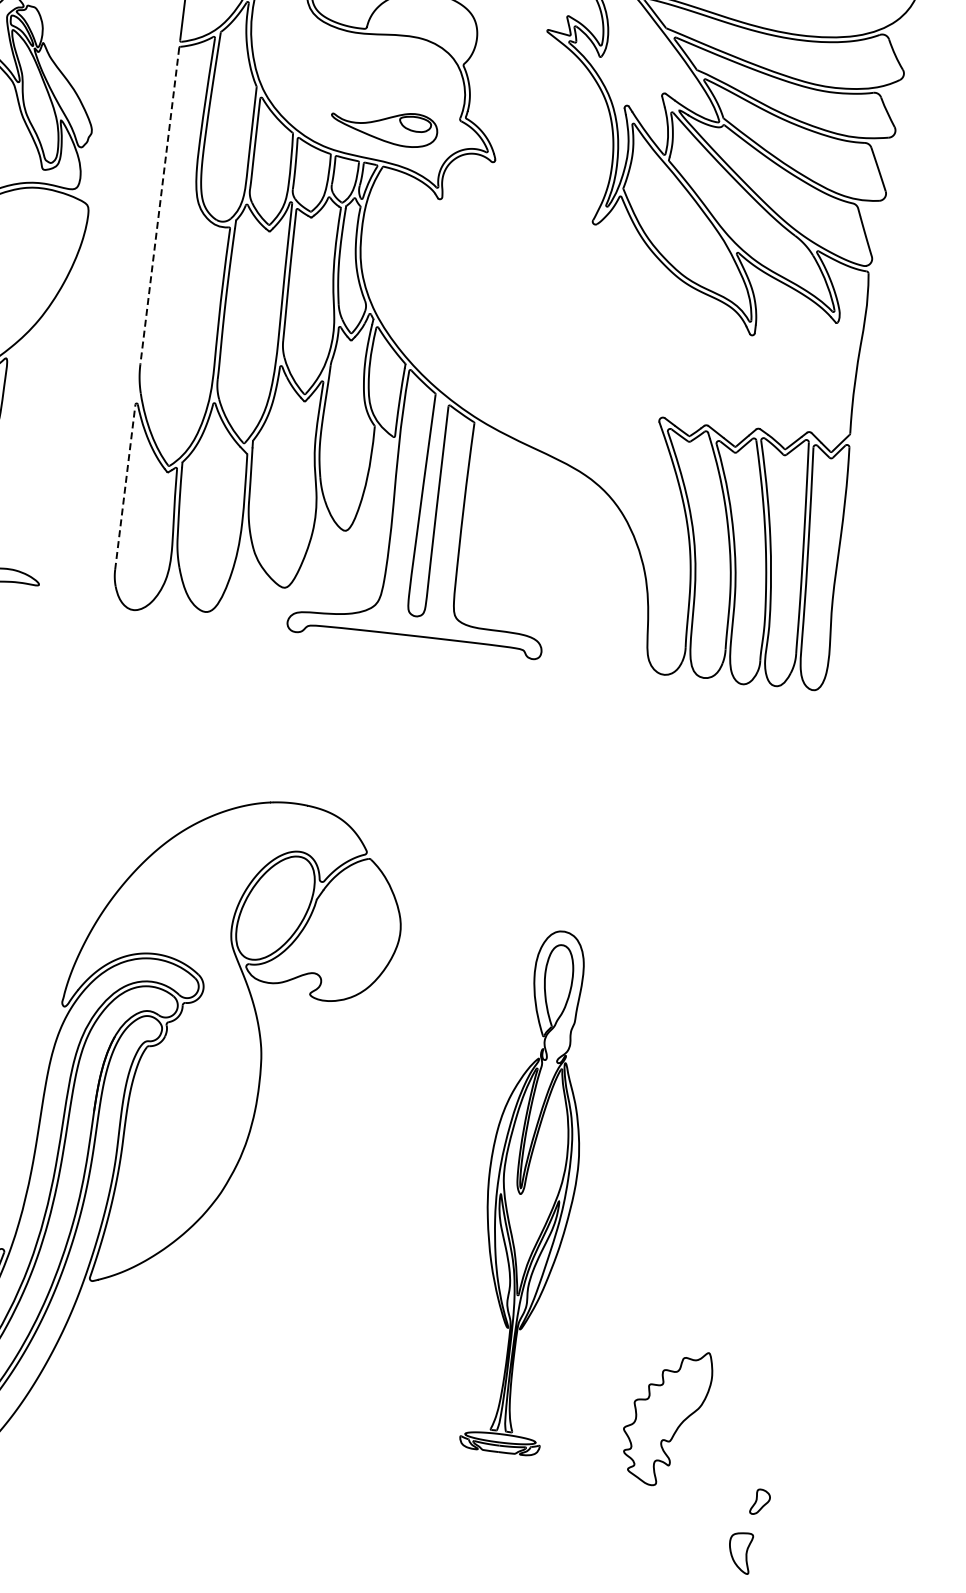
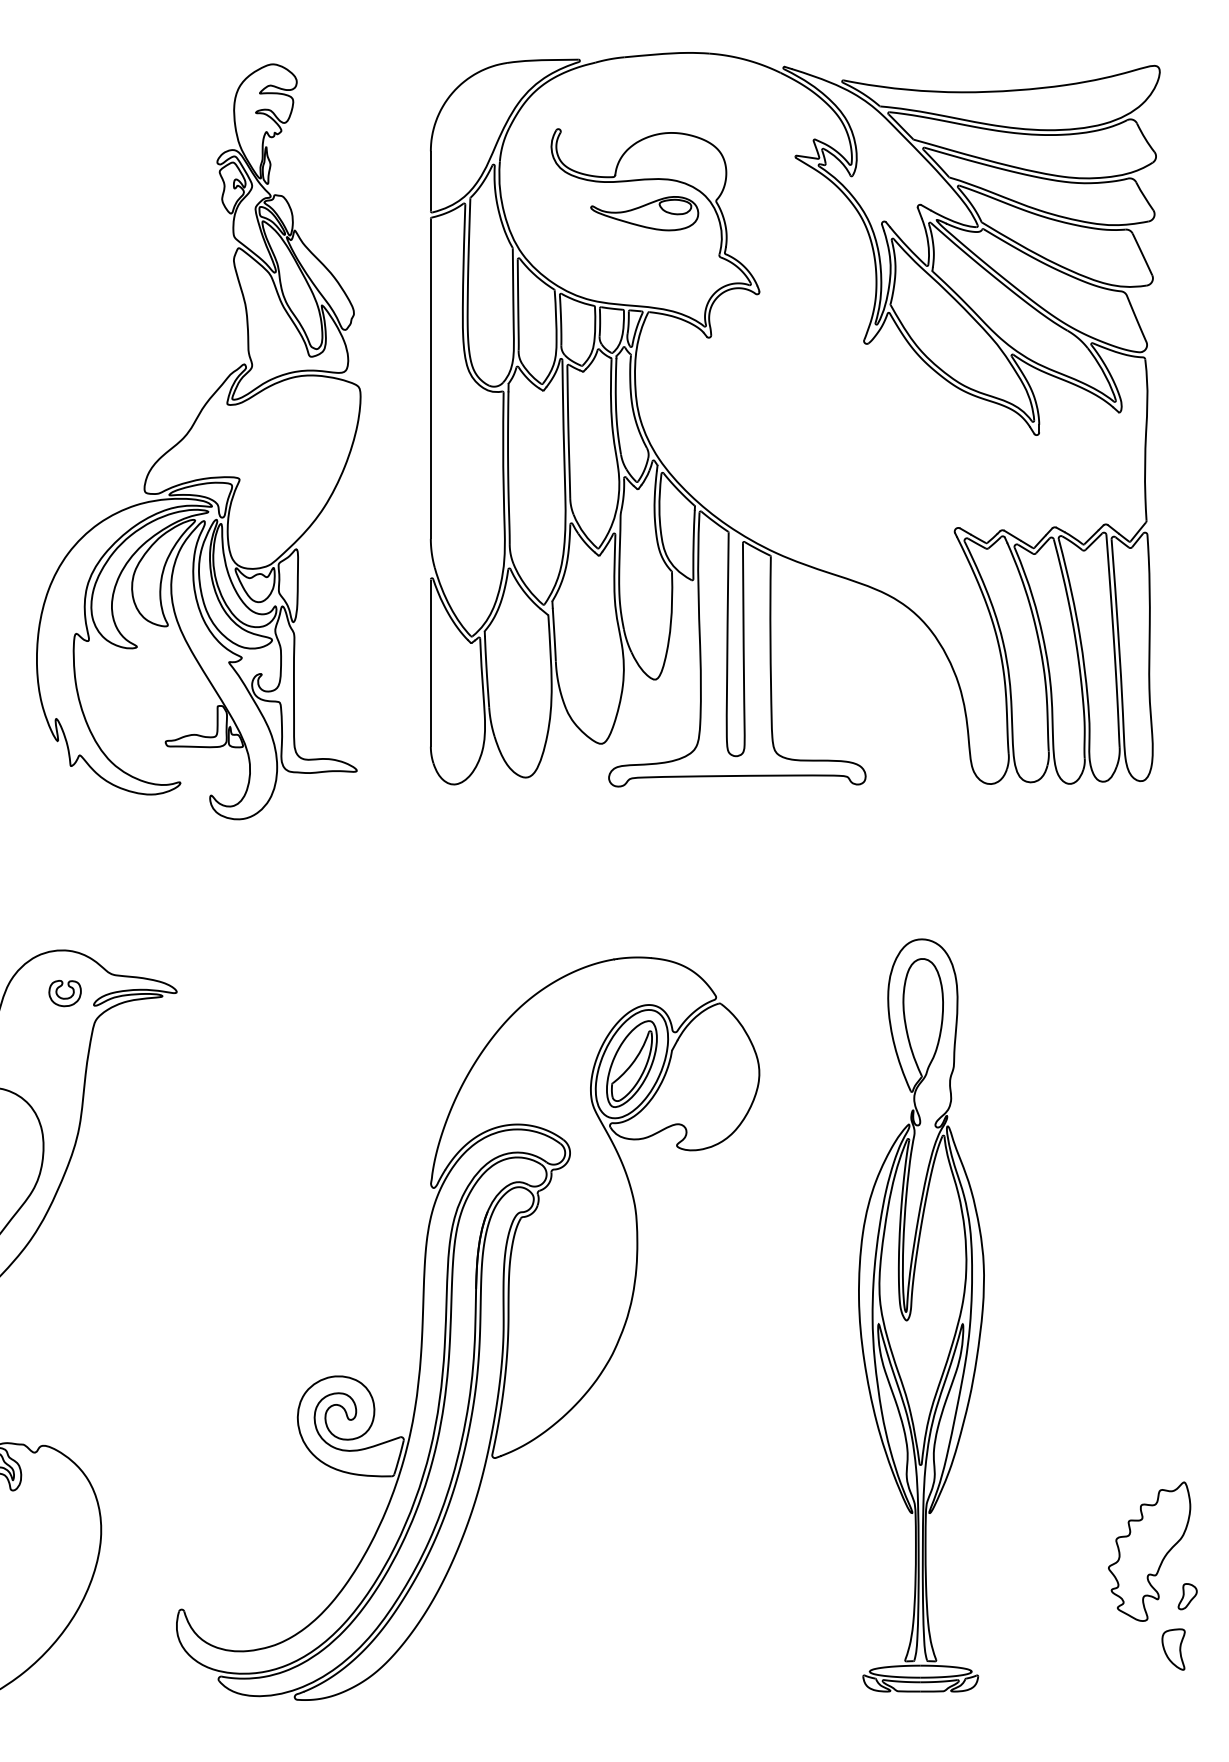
part: (383, 126) -> (644, 213), moved
line: (159, 206) -> (430, 379), dashed -> solid
line: (124, 487) -> (430, 663), dashed -> solid
part: (275, 907) -> (631, 1063), added
part: (531, 1191) -> (921, 1315), size x1.43
part: (666, 1417) -> (1149, 1551), moved

